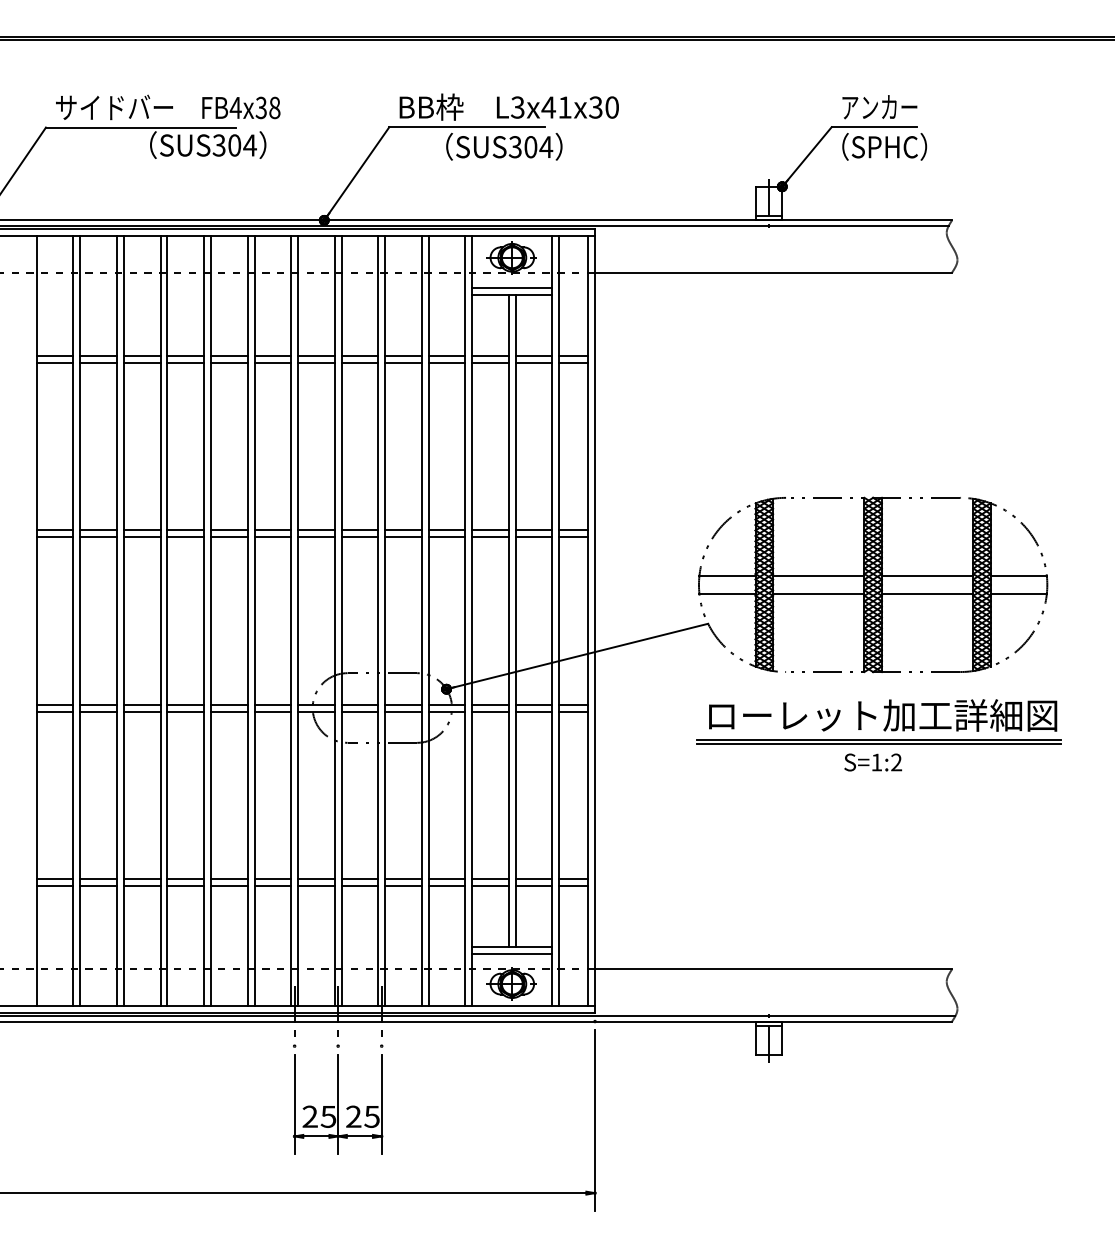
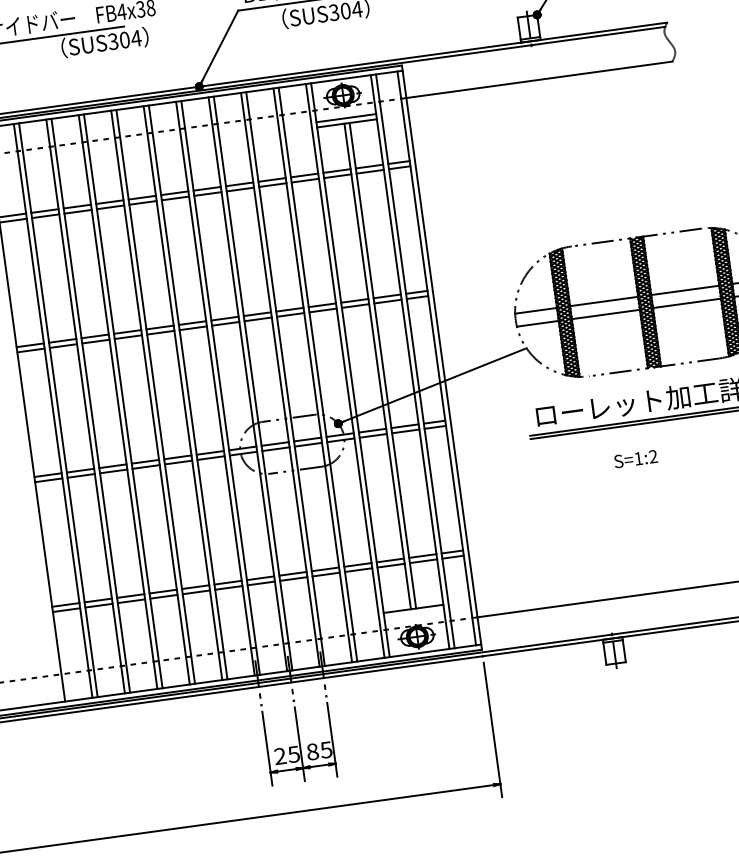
text: (873, 762) -> (636, 459), moved
line: (512, 953) -> (414, 613), removed
text: (353, 1116) -> (312, 751), 25 -> 85

